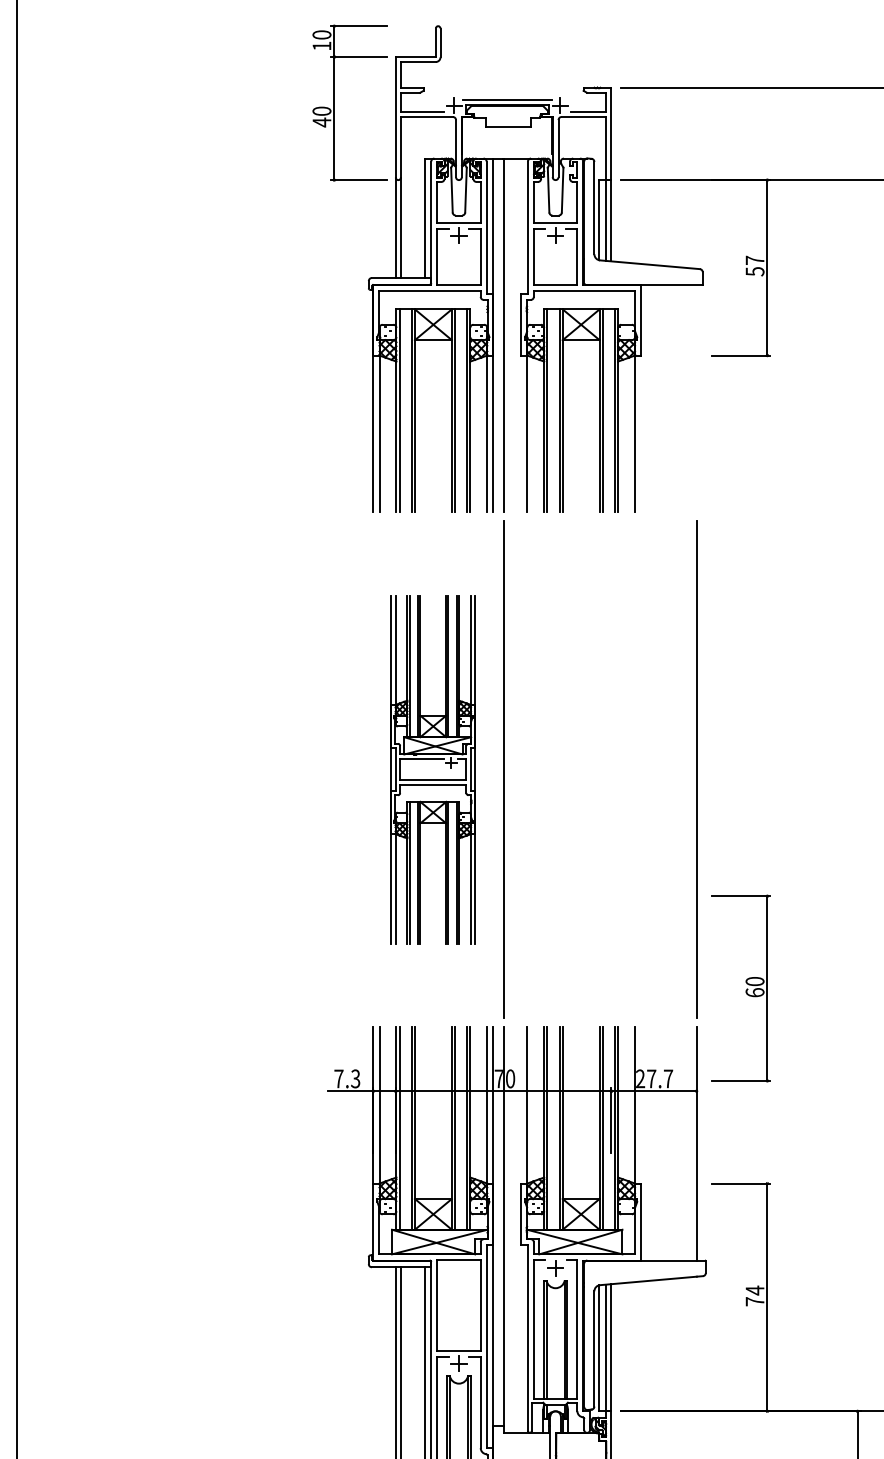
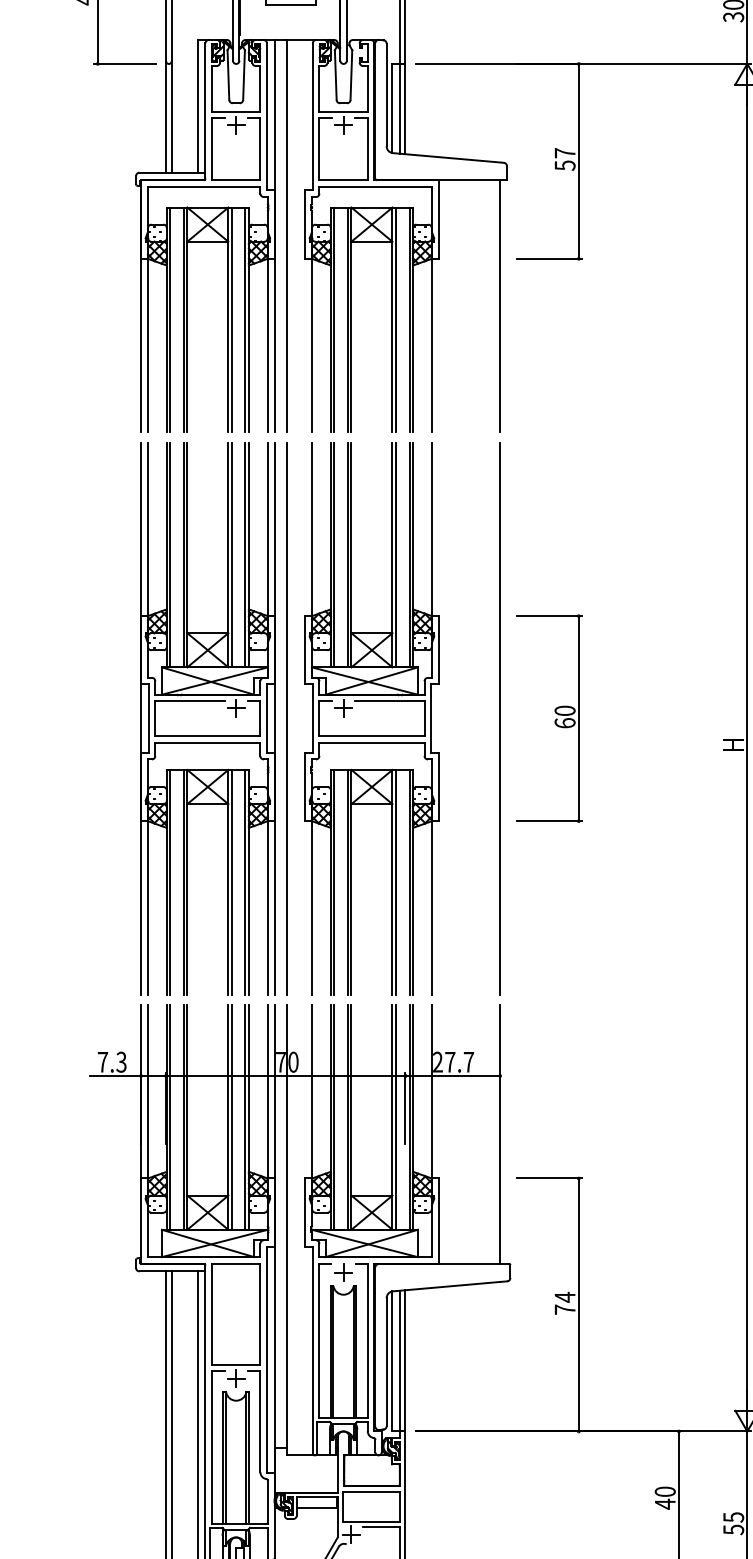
line: (696, 397) -> (500, 305), added
part: (432, 769) -> (206, 718), size x1.43
part: (580, 769) -> (371, 718), added
part: (740, 988) -> (548, 718), moved

